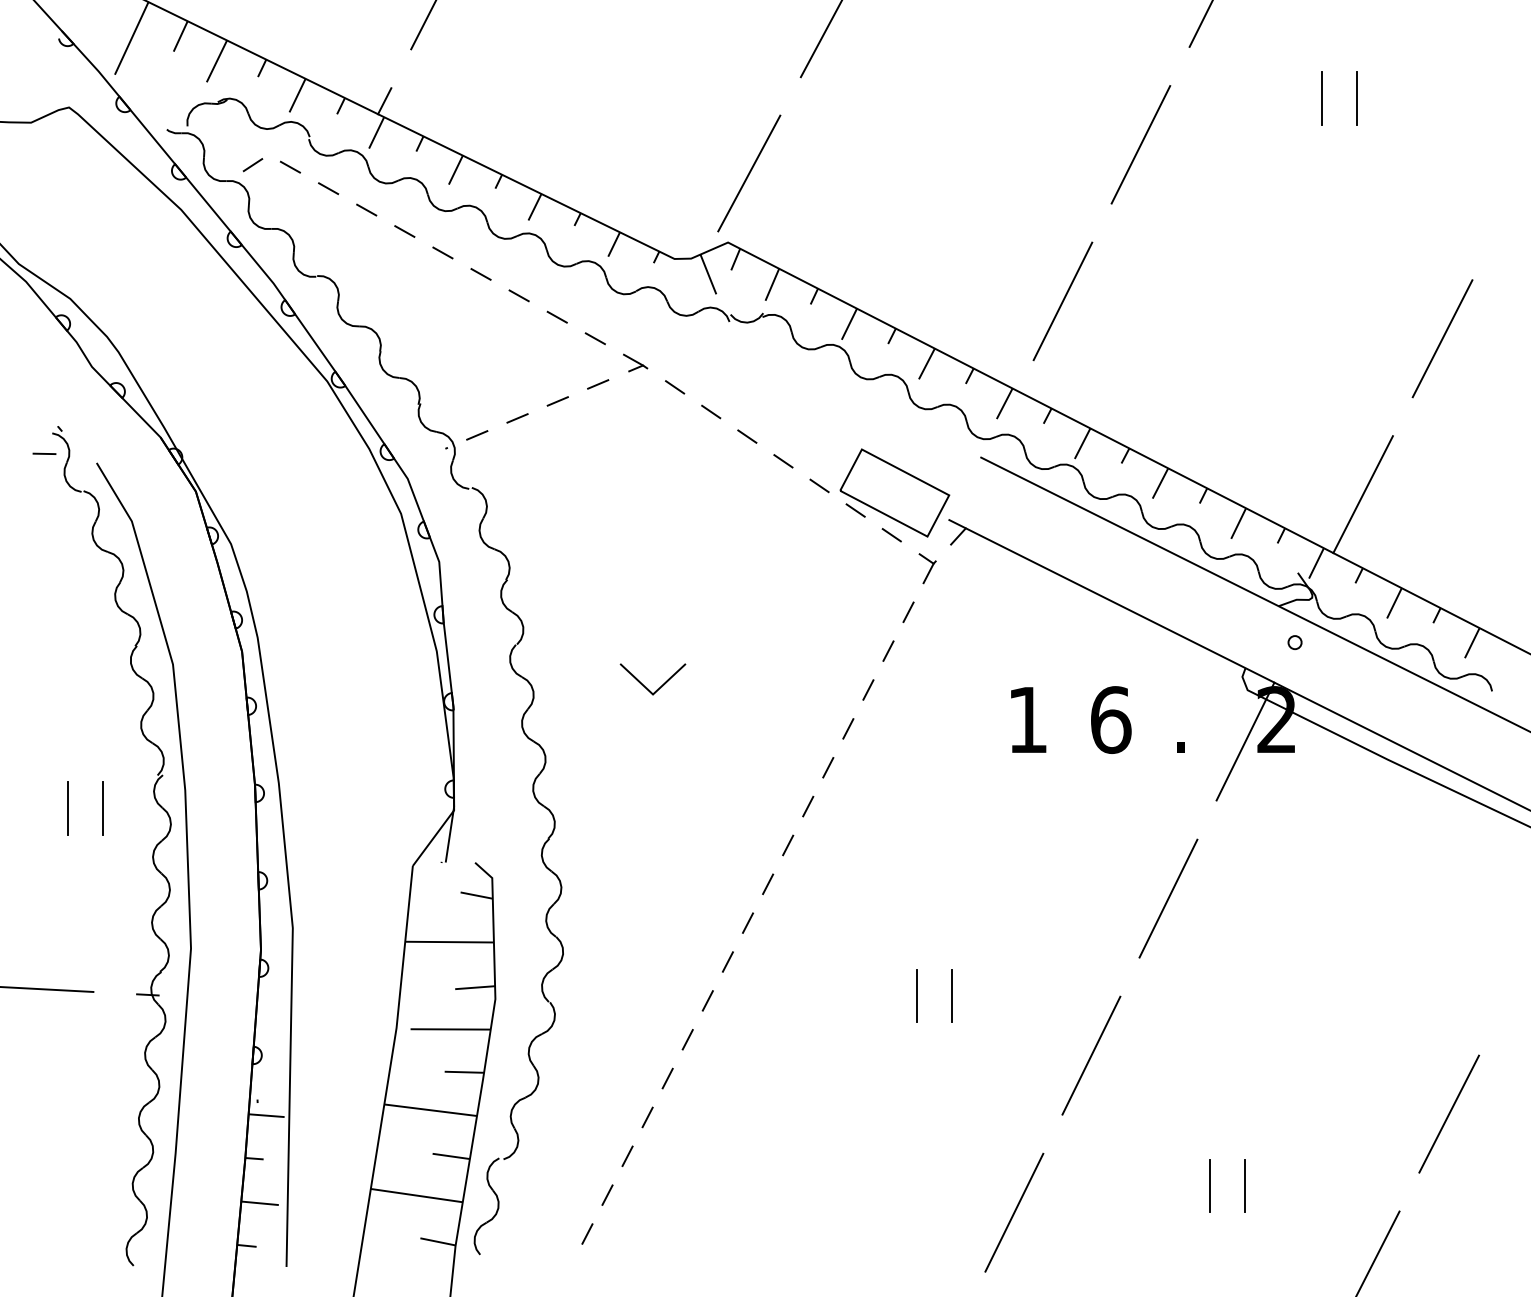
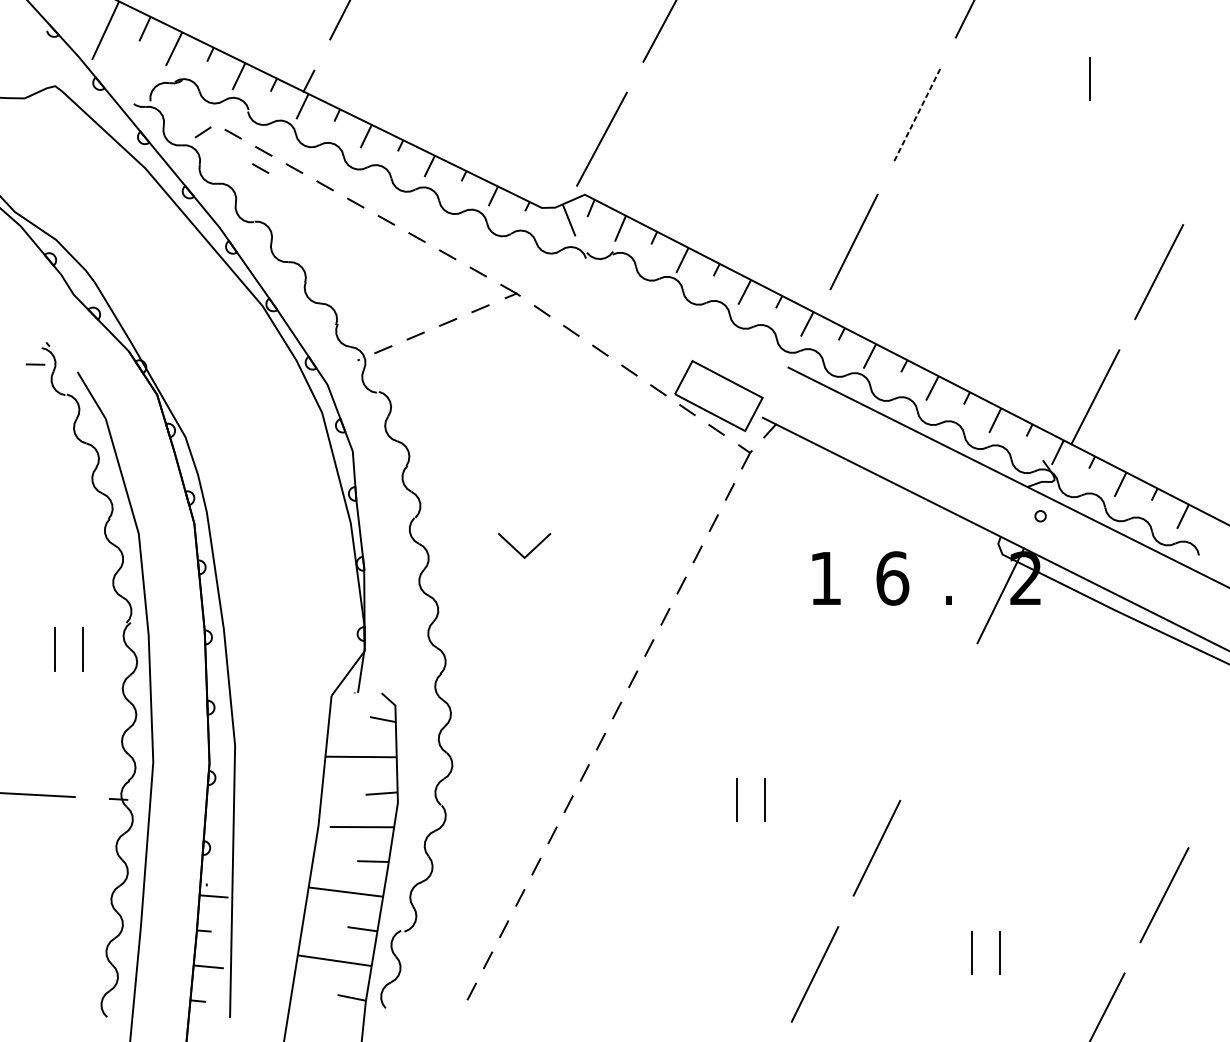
line: (1322, 98) -> (1062, 78), removed
line: (1140, 144) -> (916, 115), solid -> dashed
line: (324, 209) -> (260, 168), added
line: (1168, 898) -> (938, 721), removed

